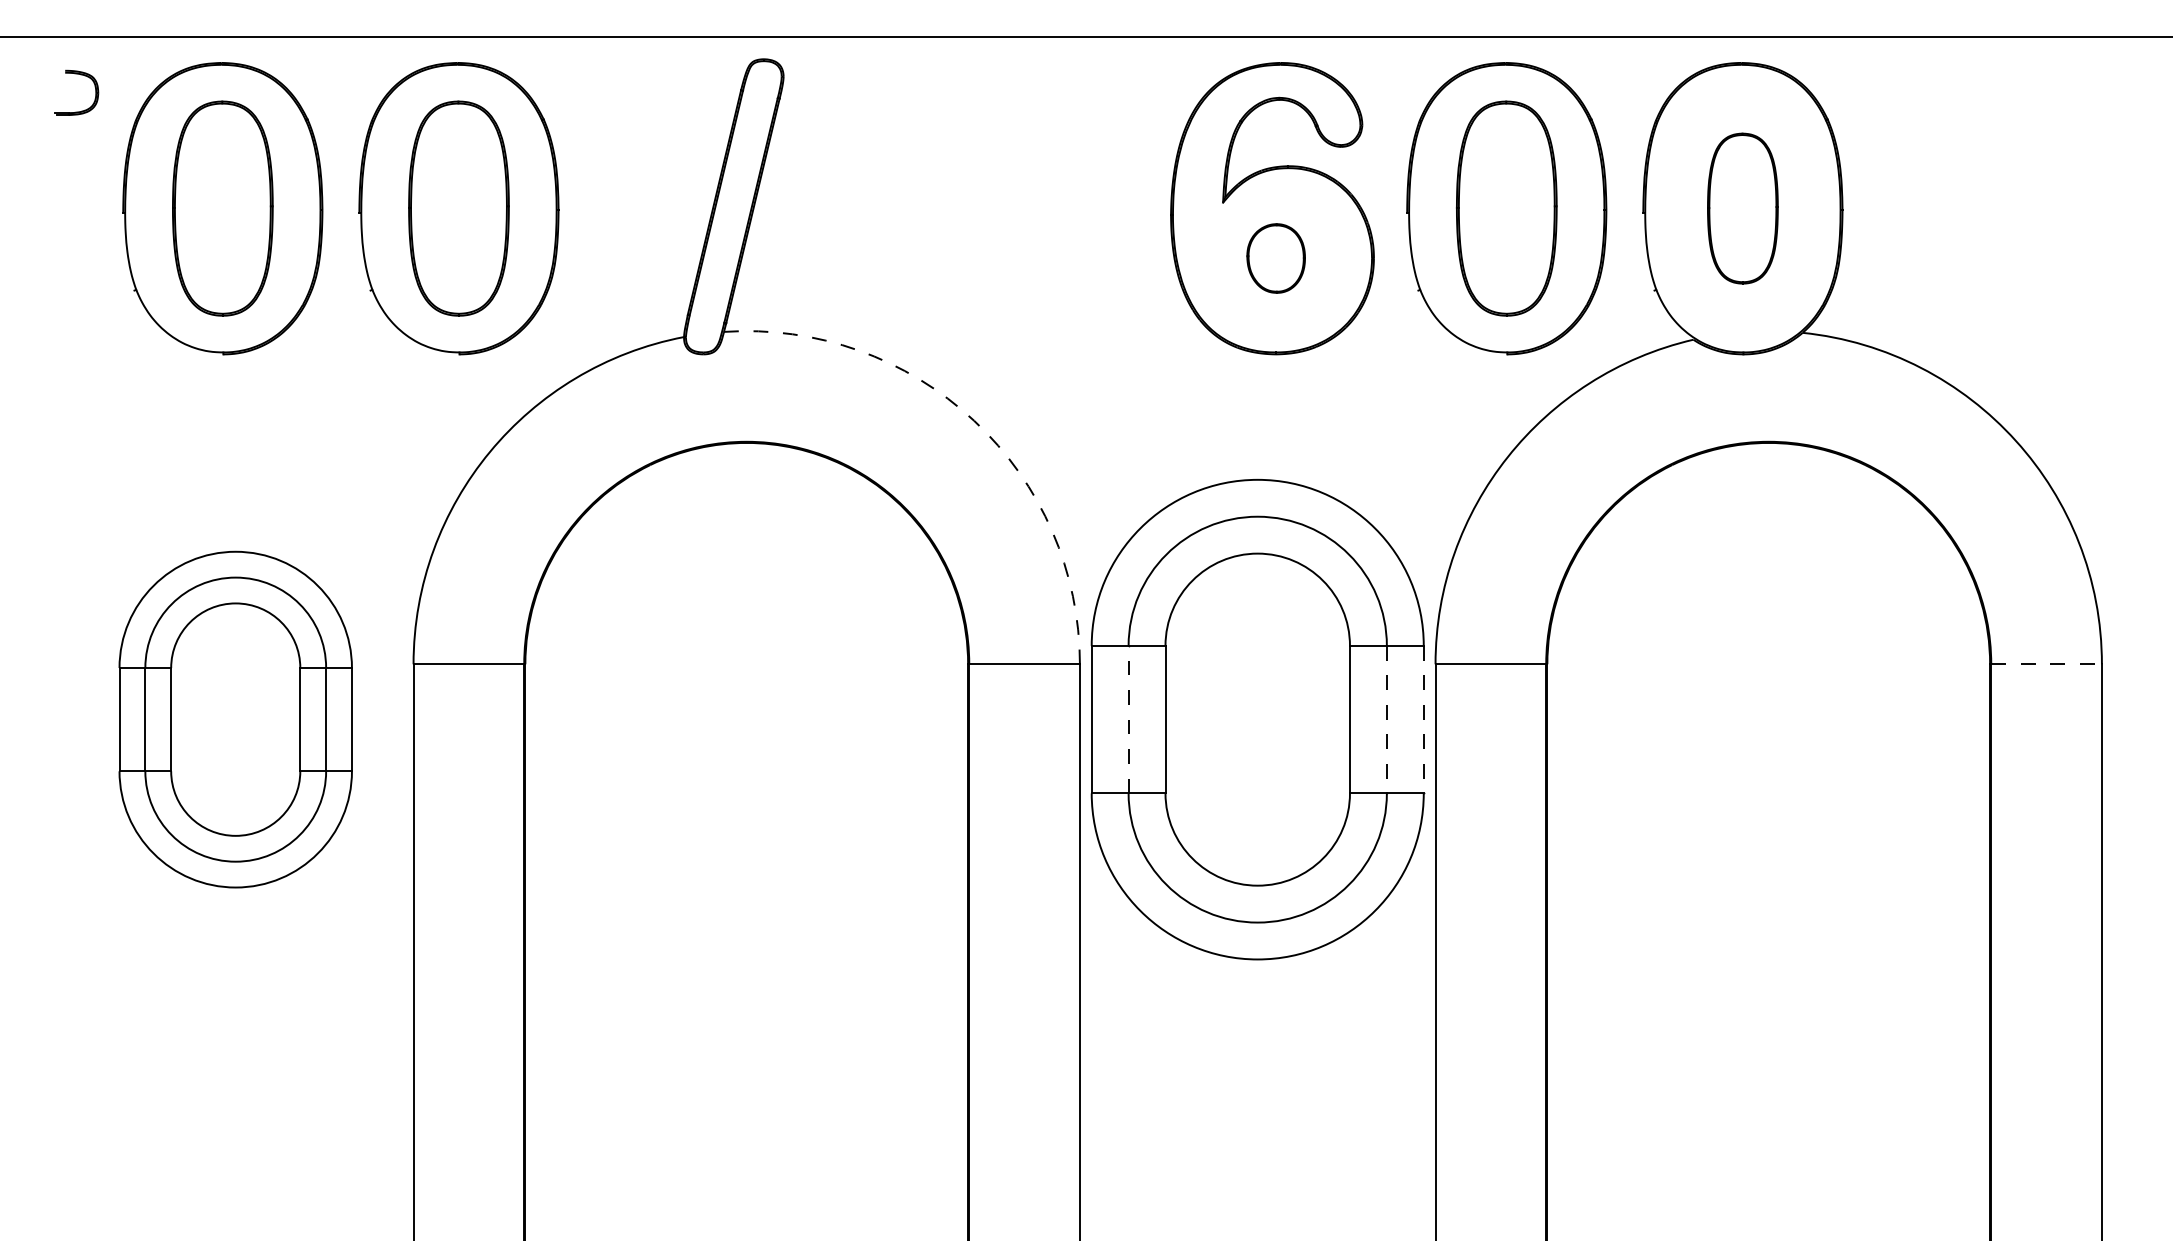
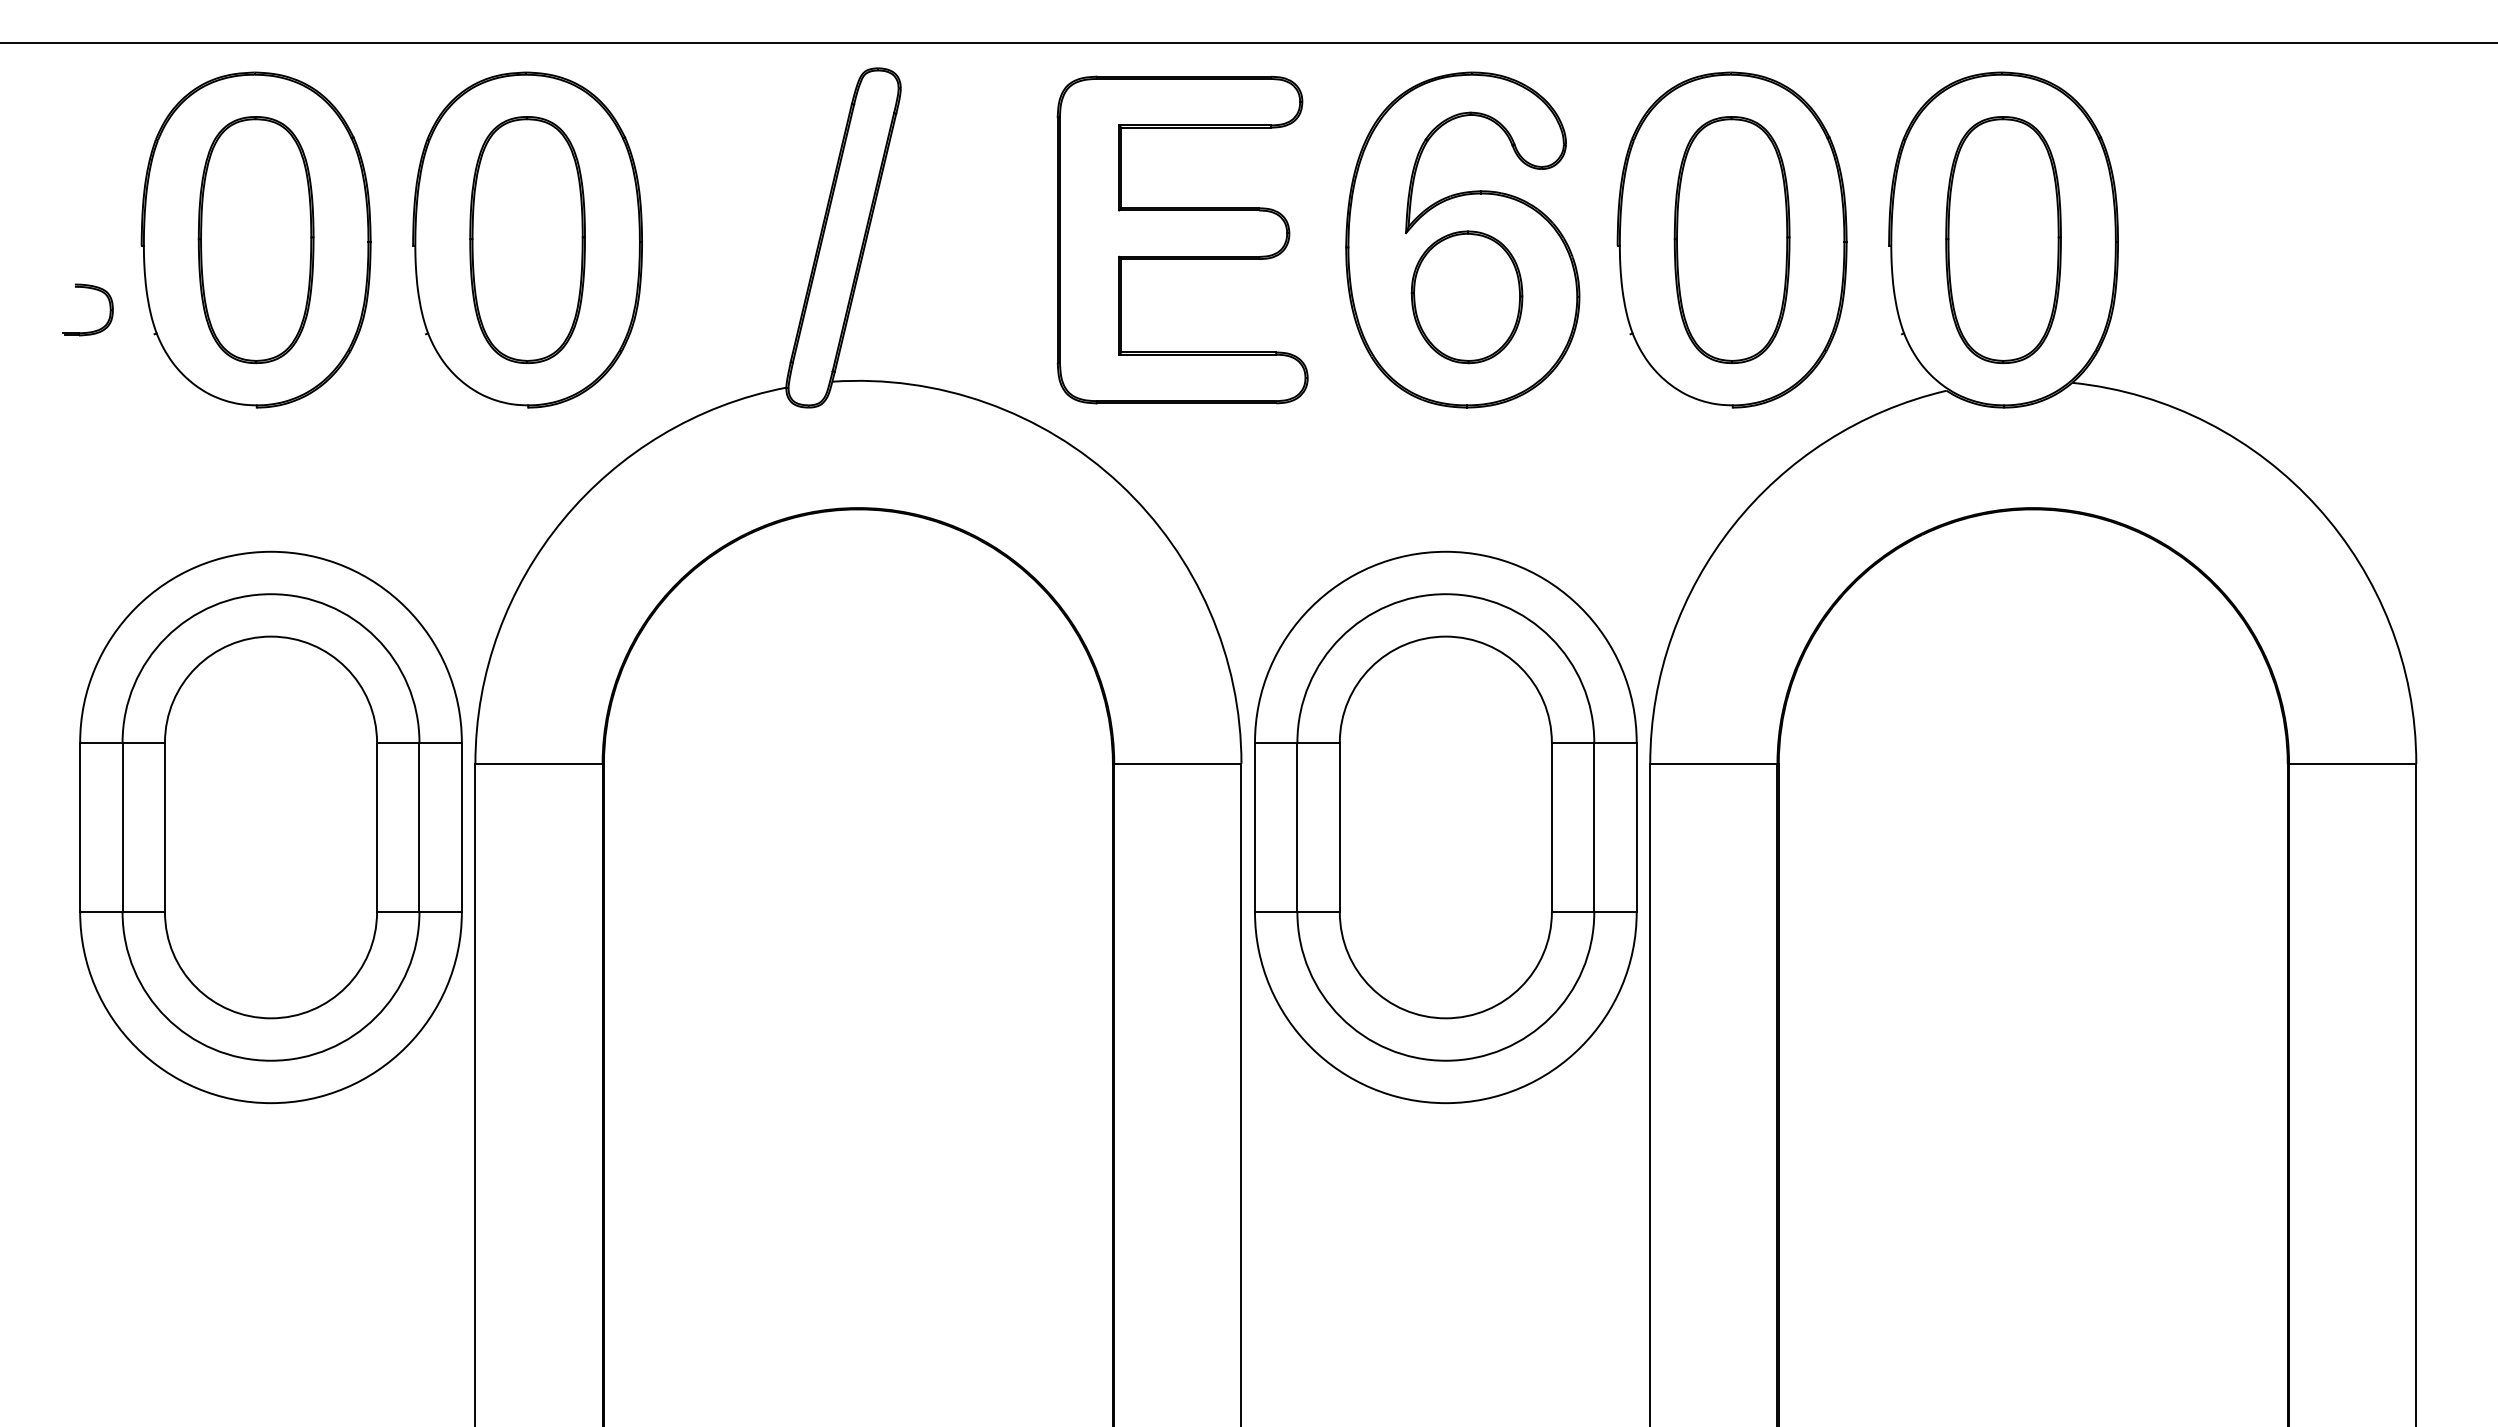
part: (79, 75) -> (91, 289), moved
part: (1028, 208) -> (1182, 239), added
part: (1742, 208) -> (2003, 239), size x1.43
part: (1275, 258) -> (1466, 297), size x1.67
arc: (973, 420) -> (1119, 483), dashed -> solid
line: (2046, 663) -> (2352, 763), dashed -> solid
part: (235, 719) -> (270, 827), size x1.43
line: (1128, 719) -> (1297, 827), dashed -> solid
line: (1387, 719) -> (1594, 827), dashed -> solid
line: (1423, 719) -> (1636, 827), dashed -> solid

